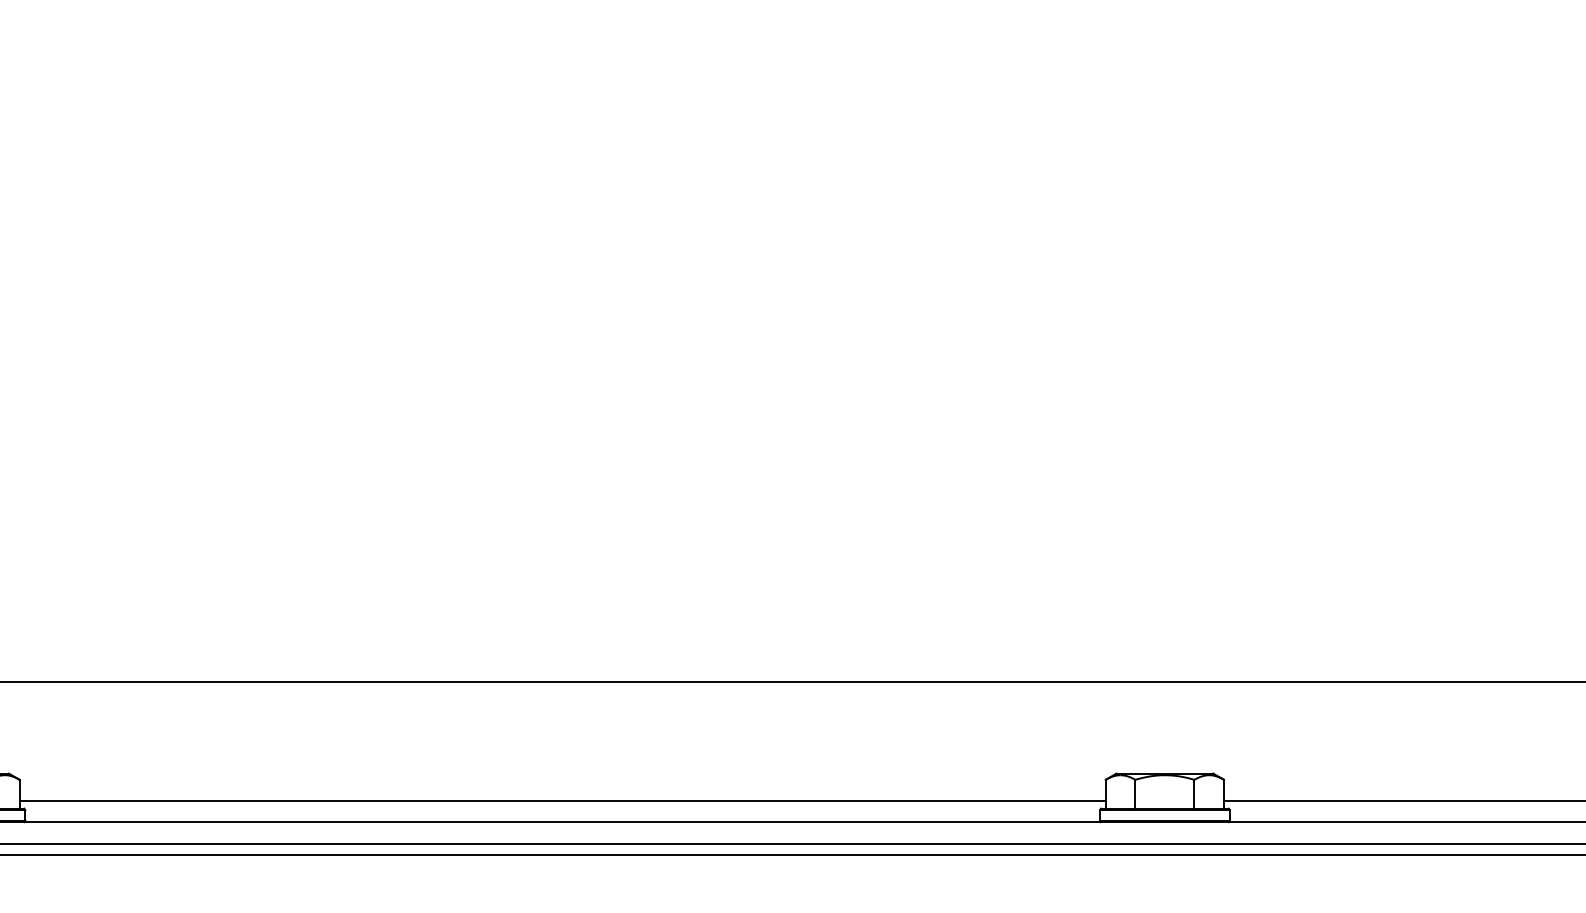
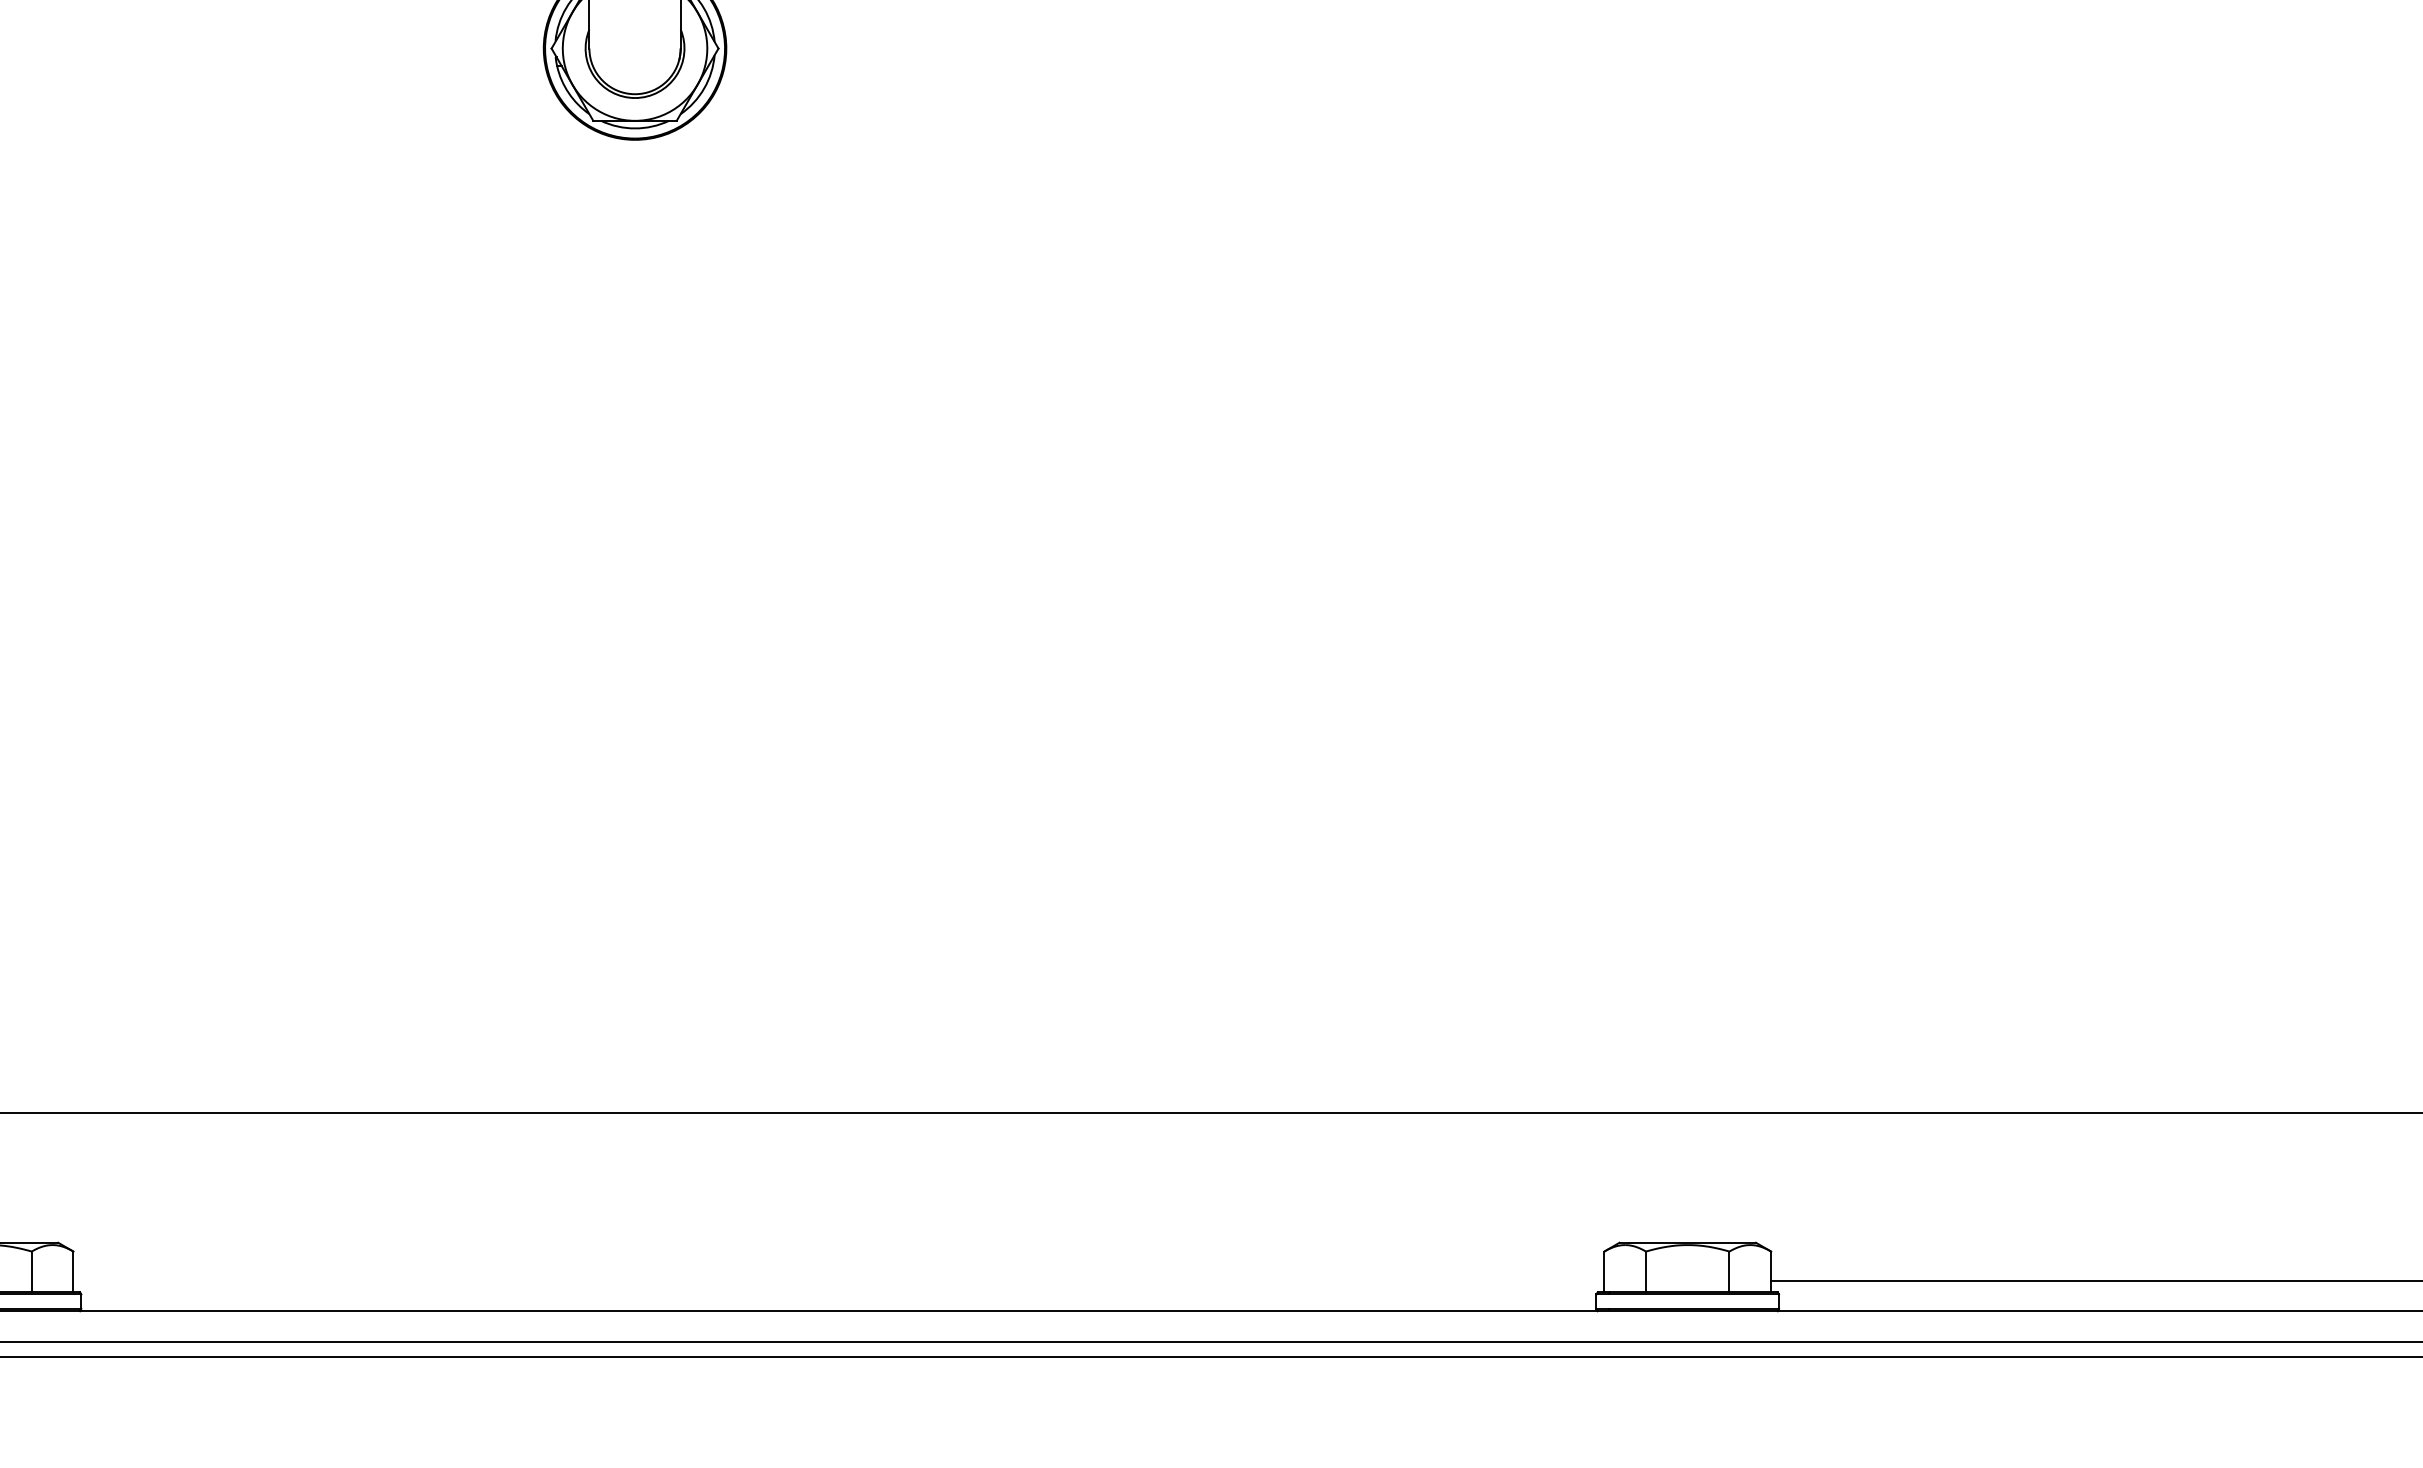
line: (562, 800) -> (838, 1280), removed

